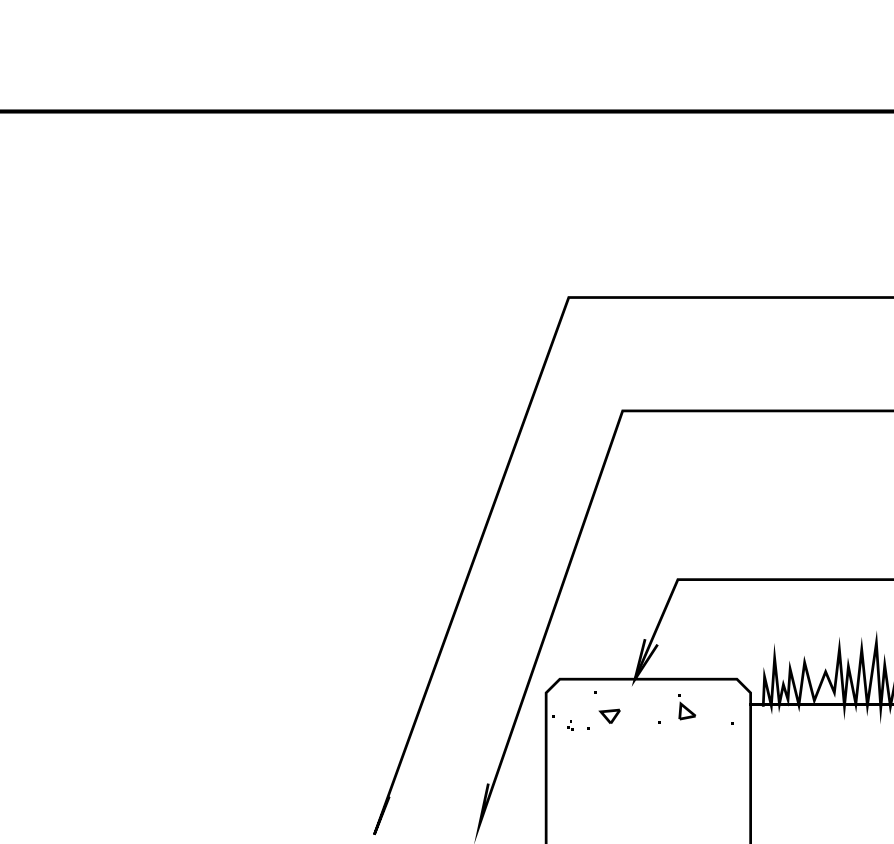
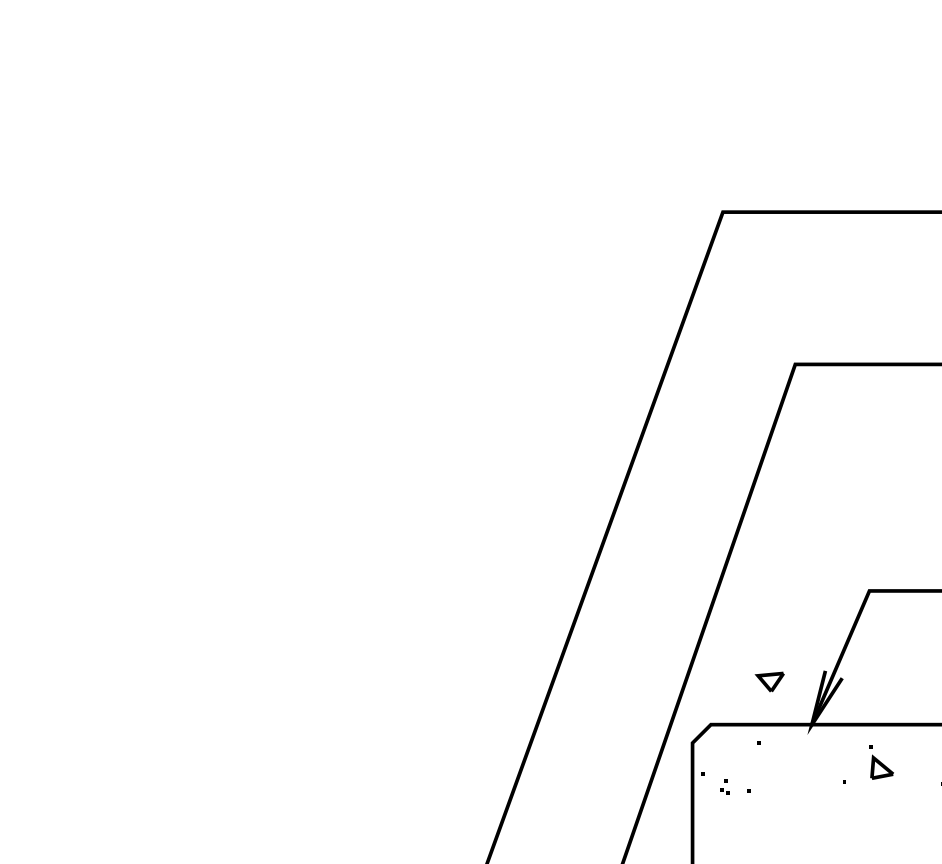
part: (609, 715) -> (769, 680), moved

